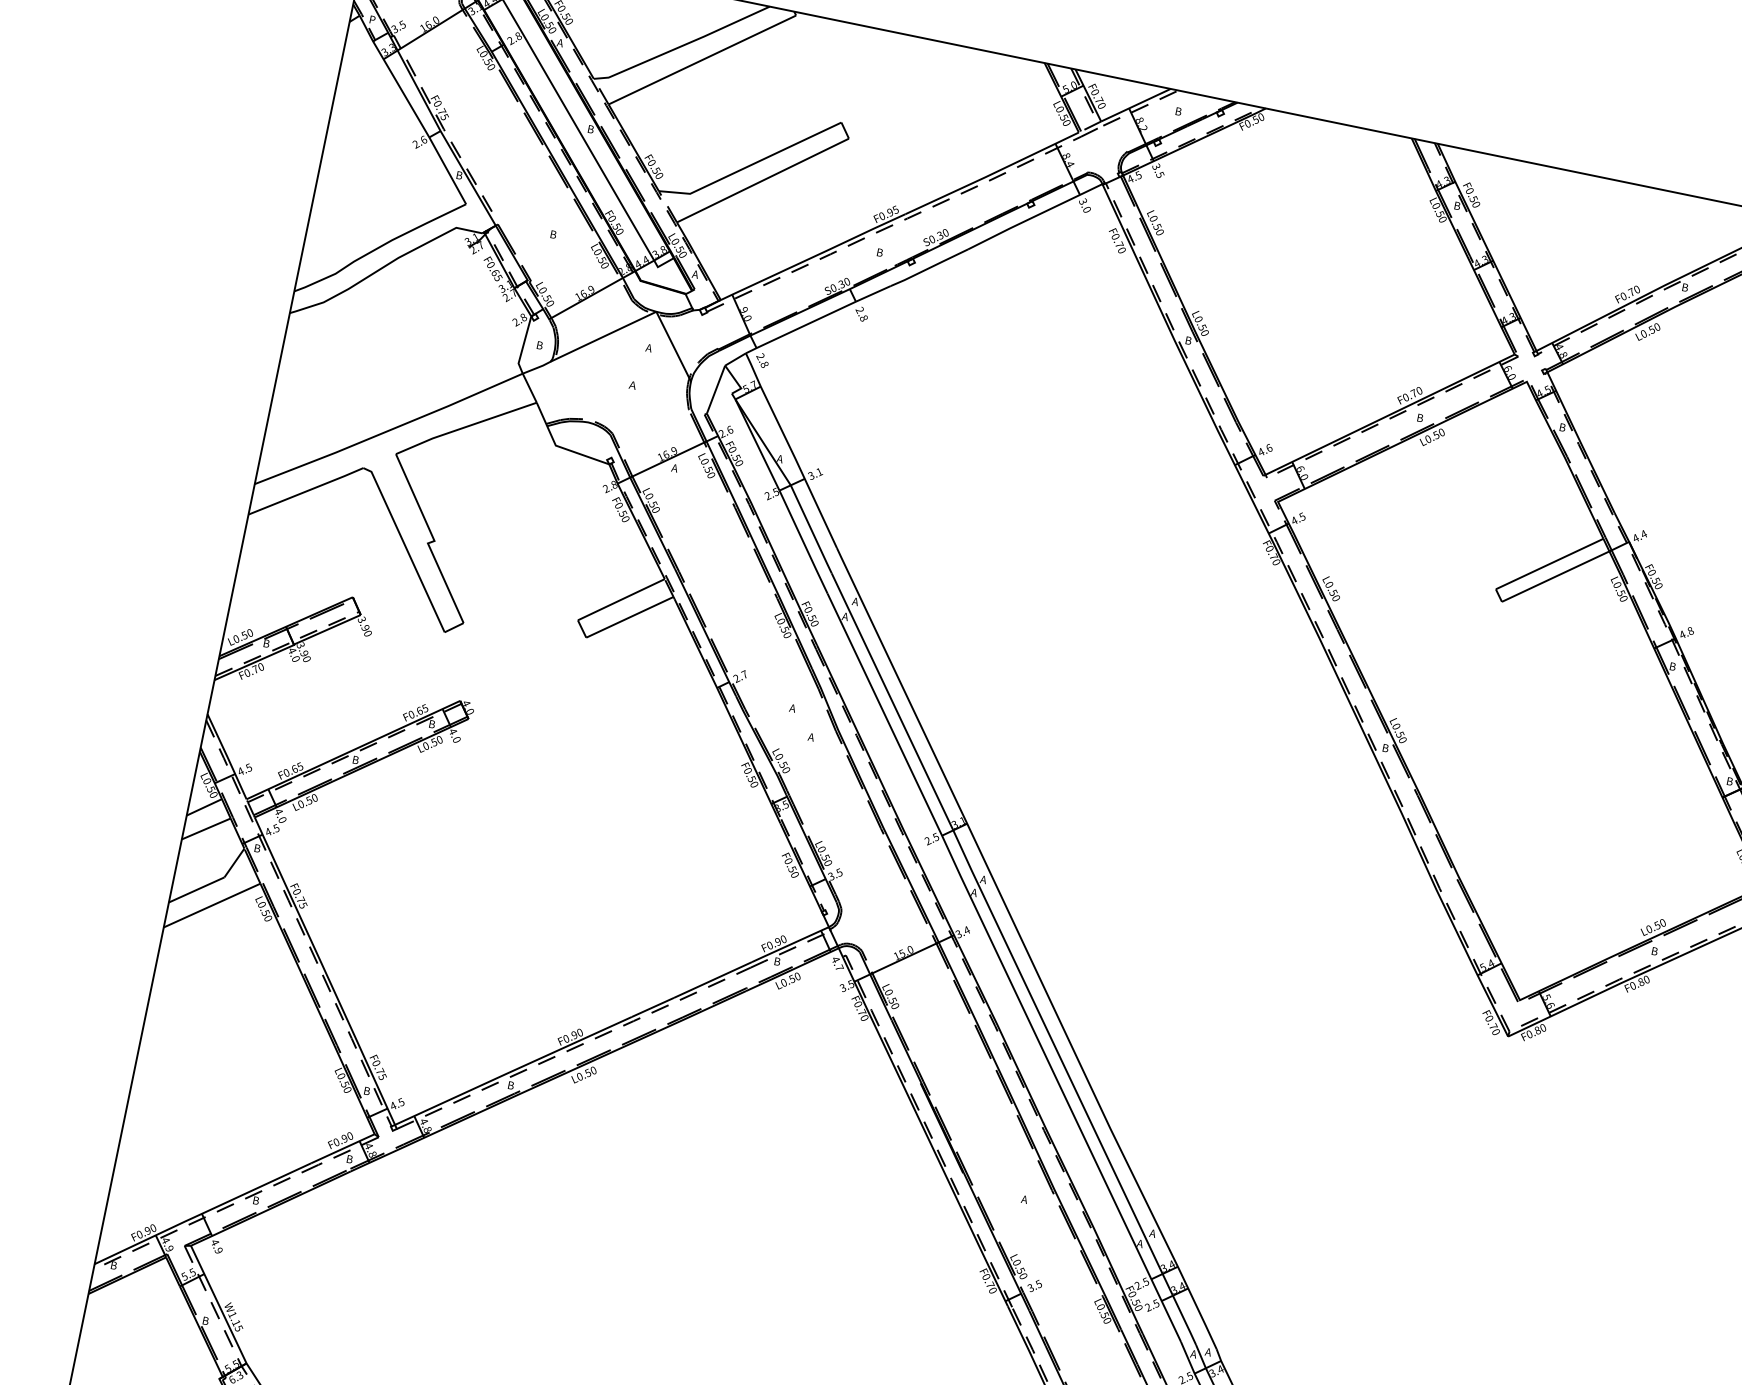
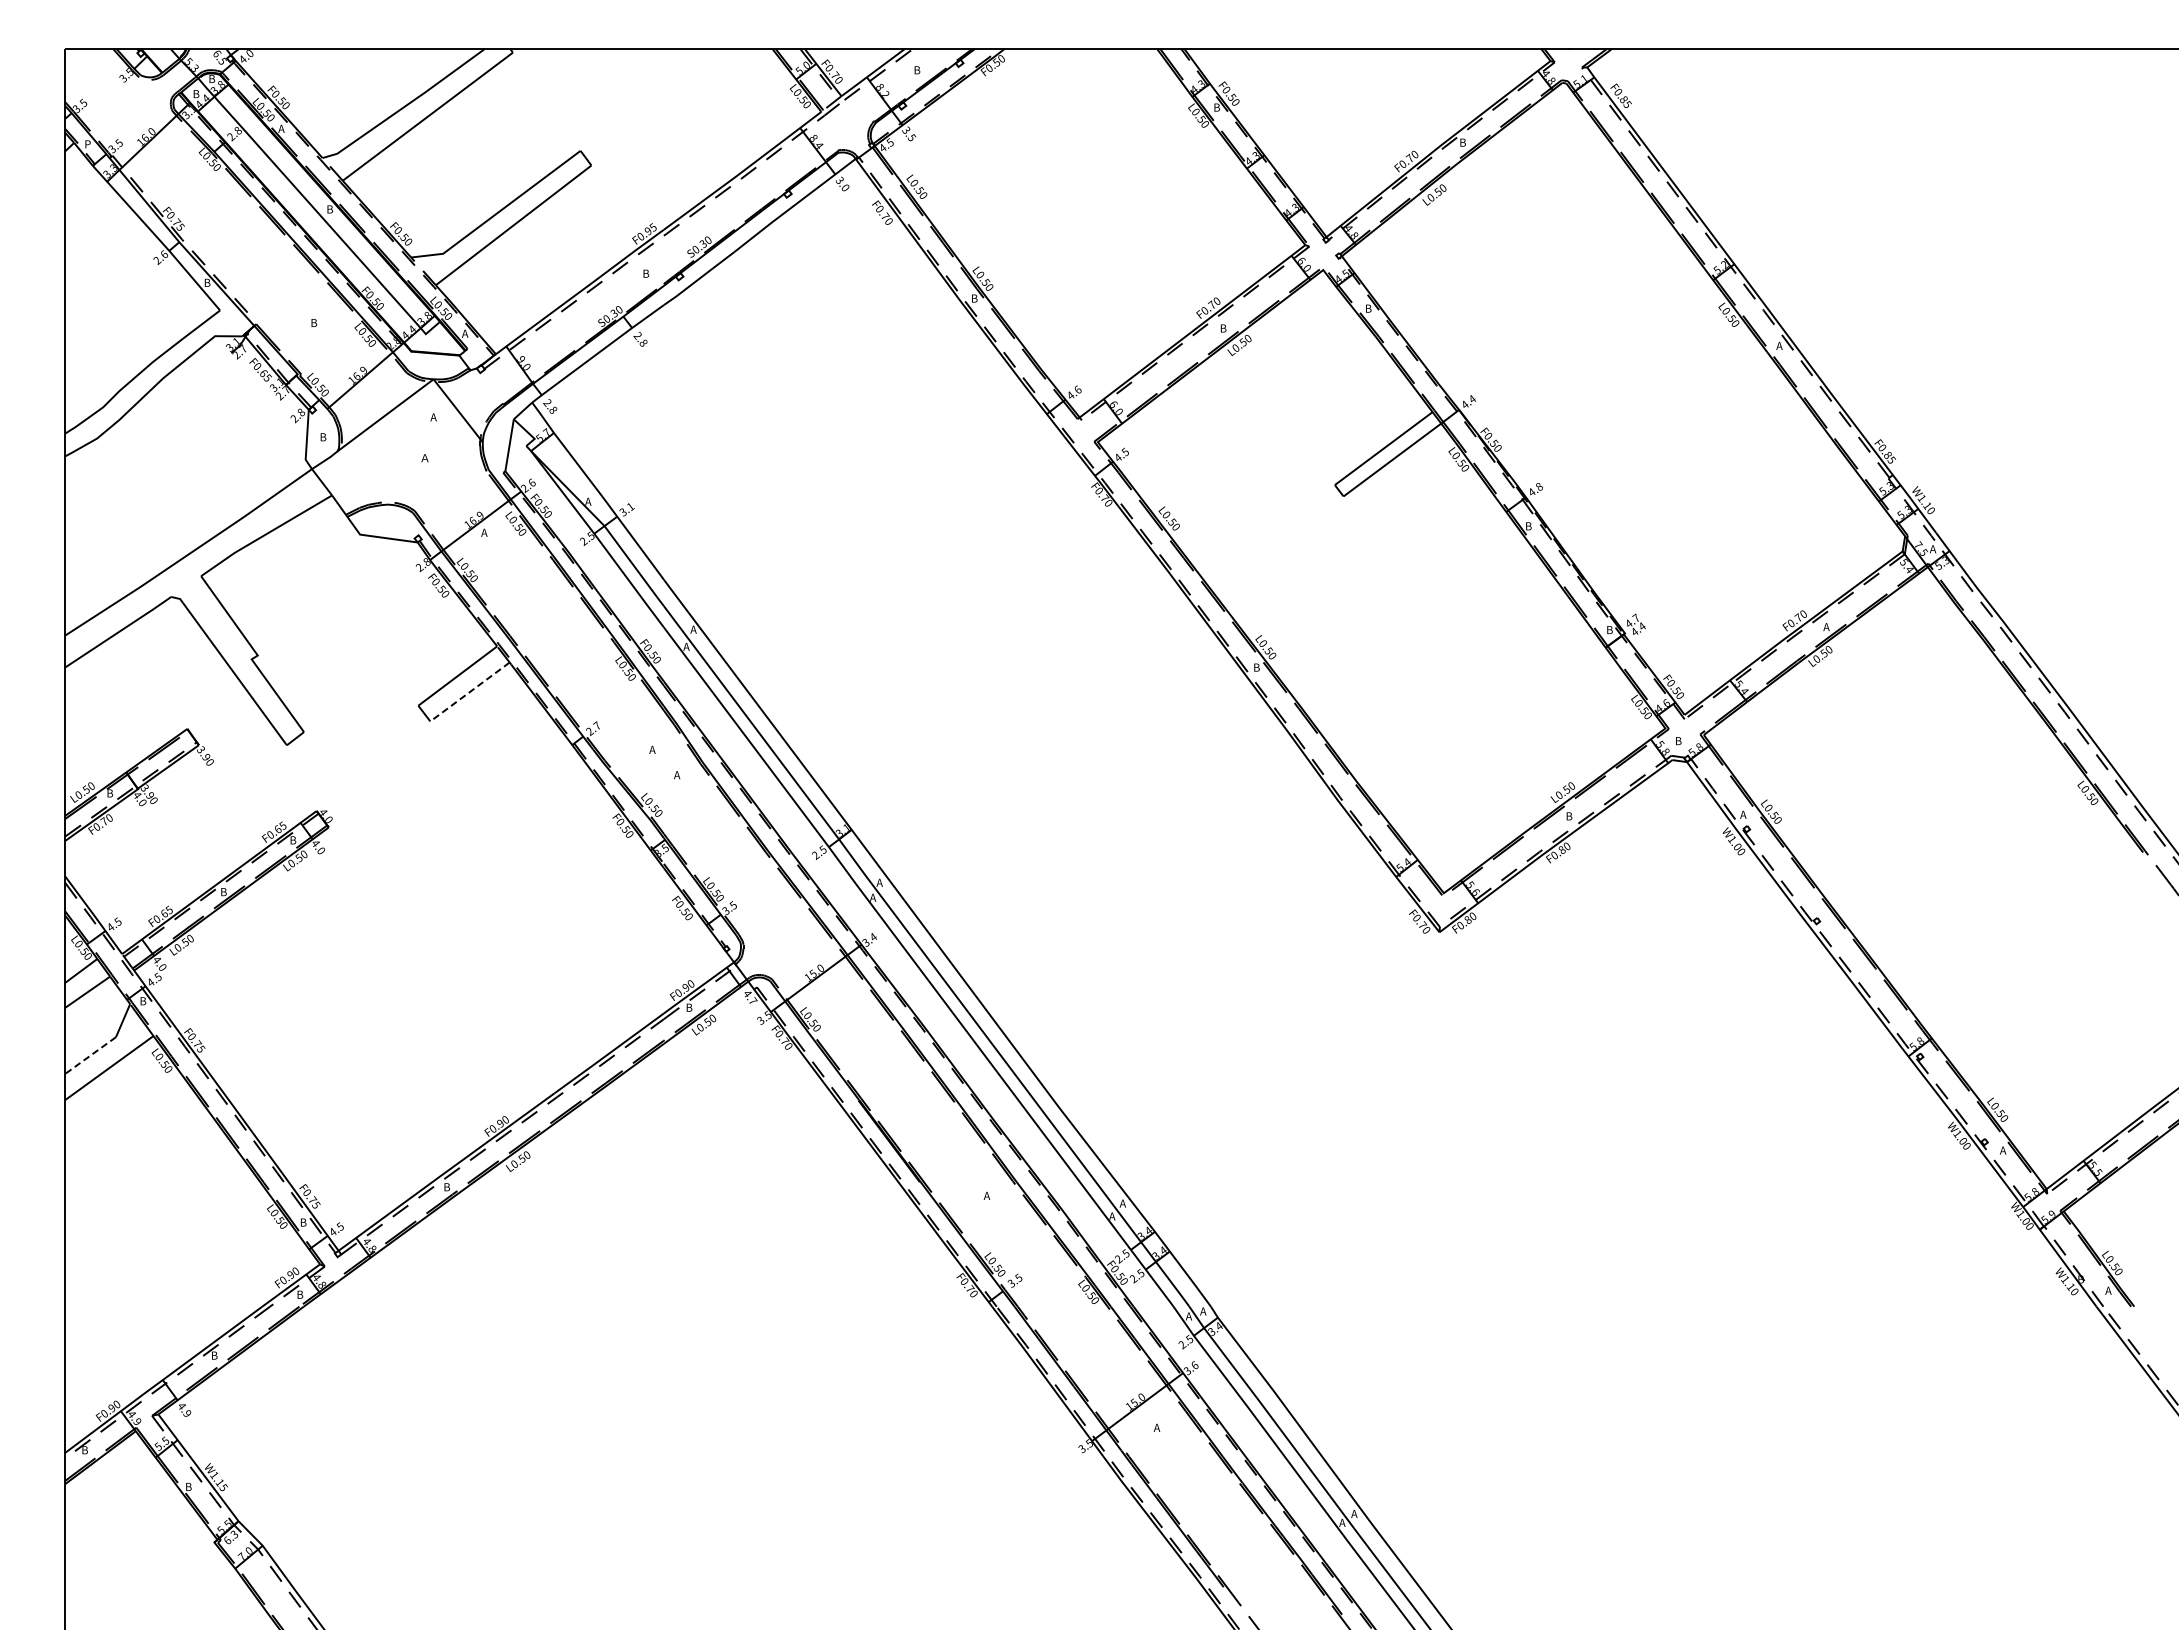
line: (629, 617) -> (469, 692), solid -> dashed
line: (196, 889) -> (90, 1055), solid -> dashed

